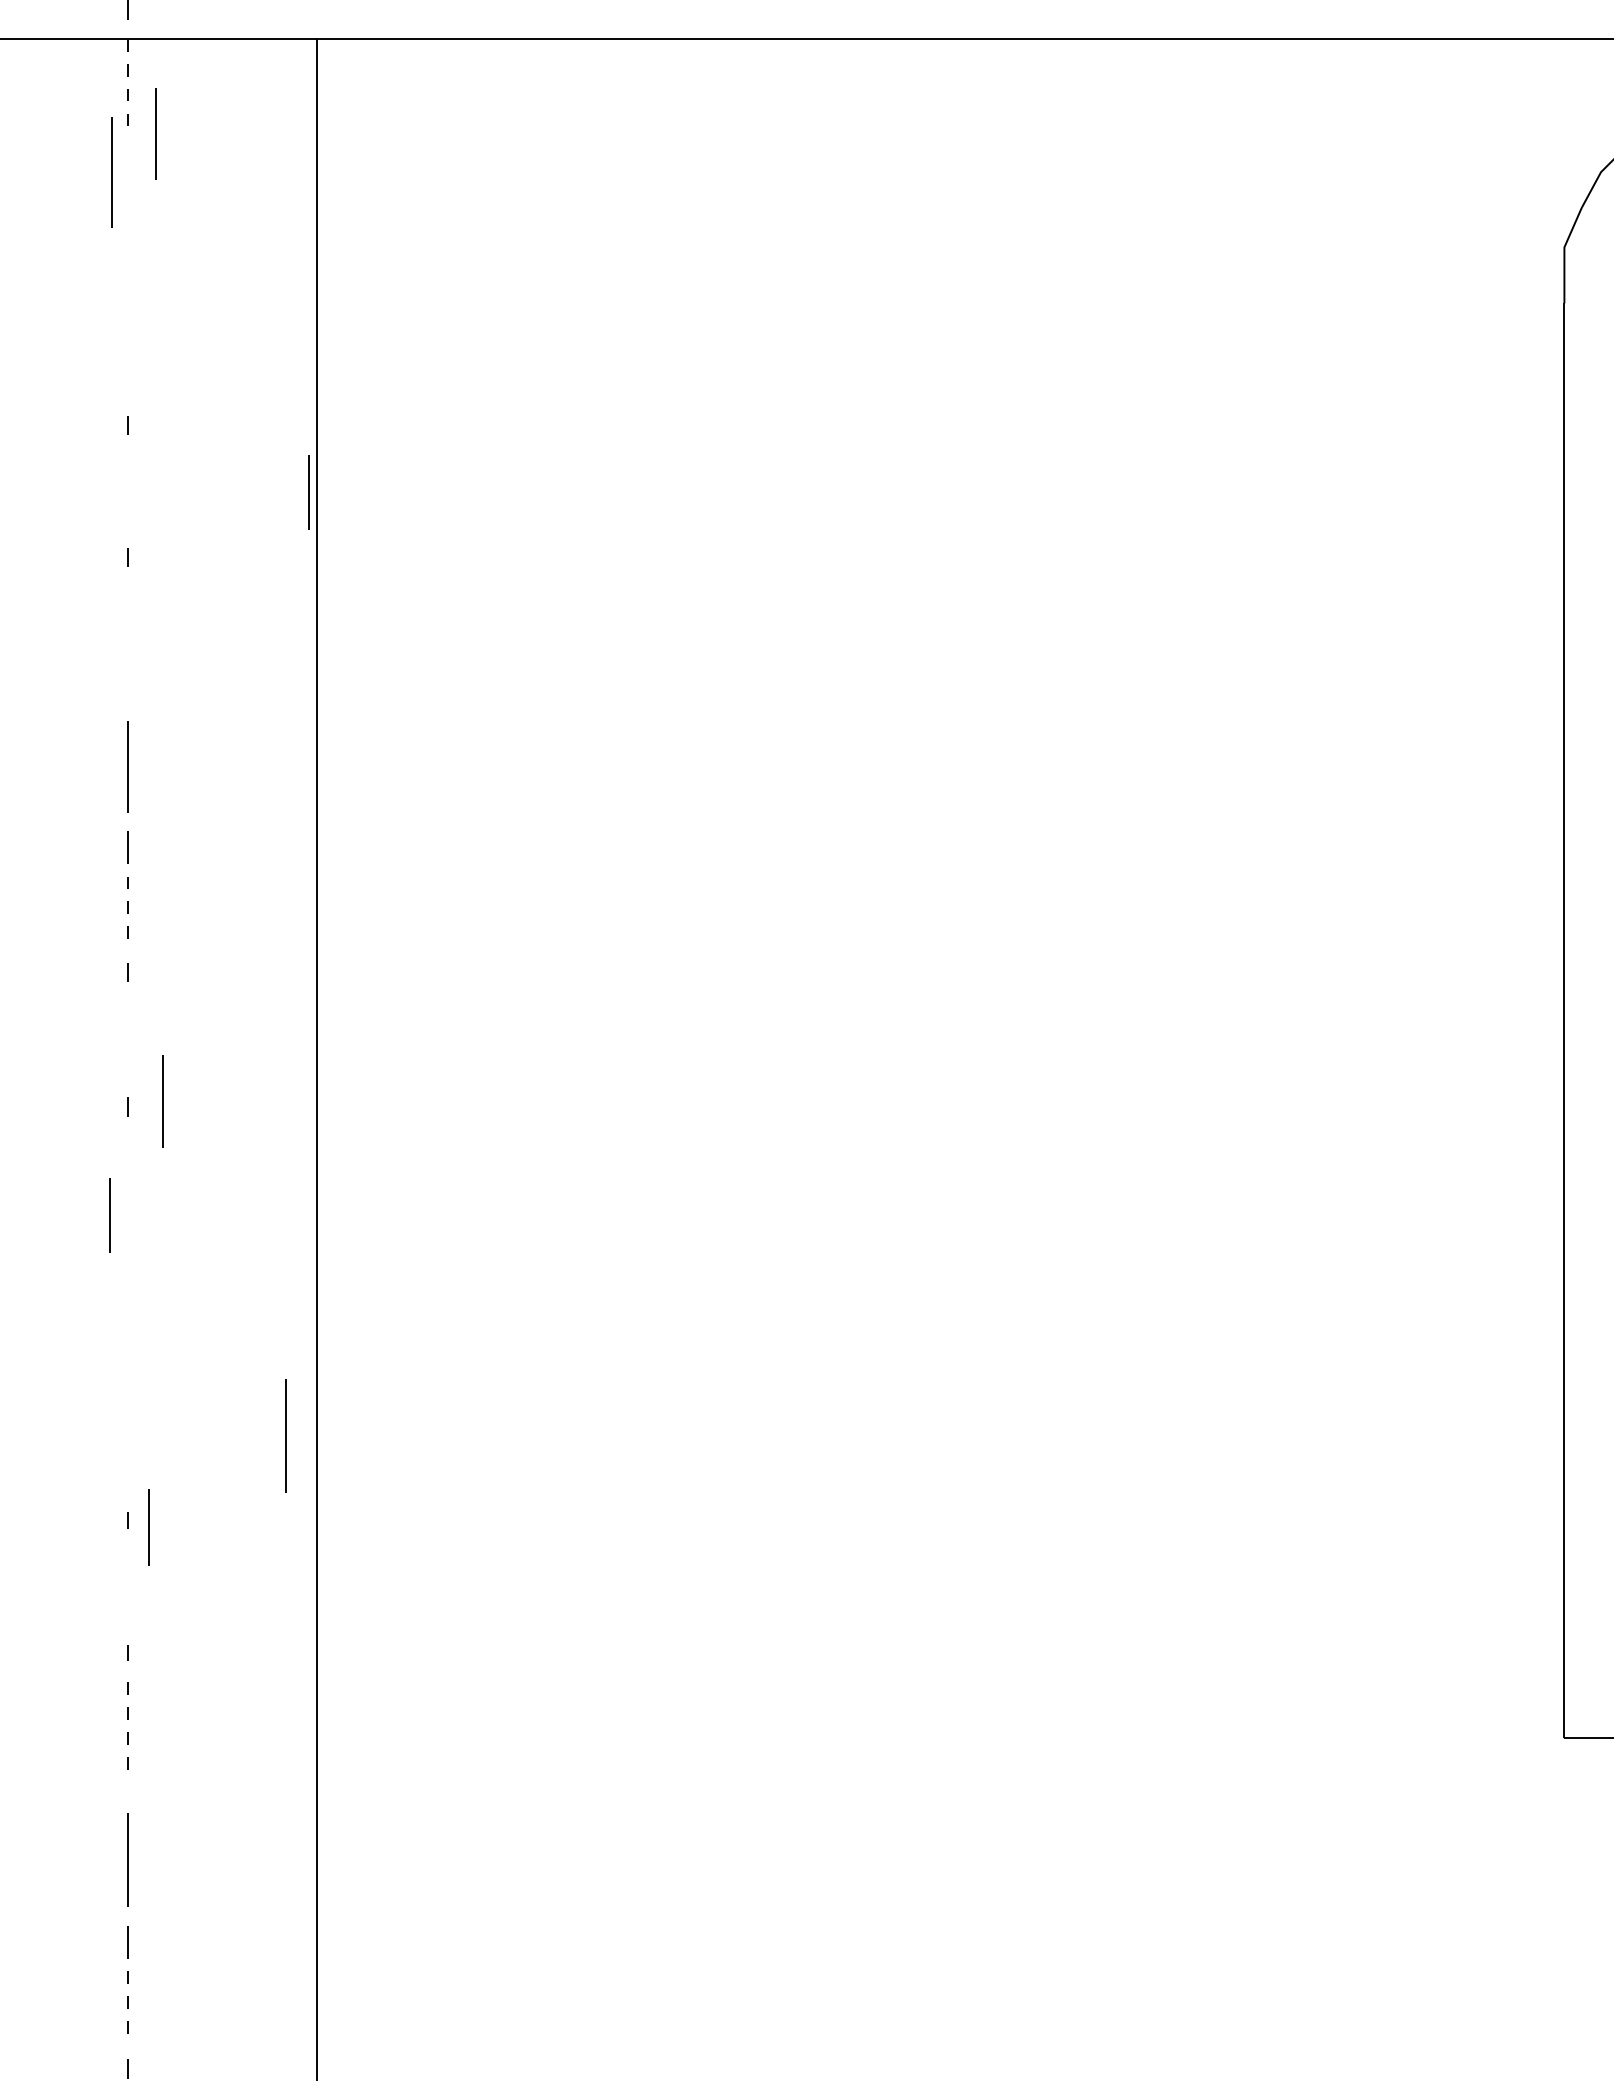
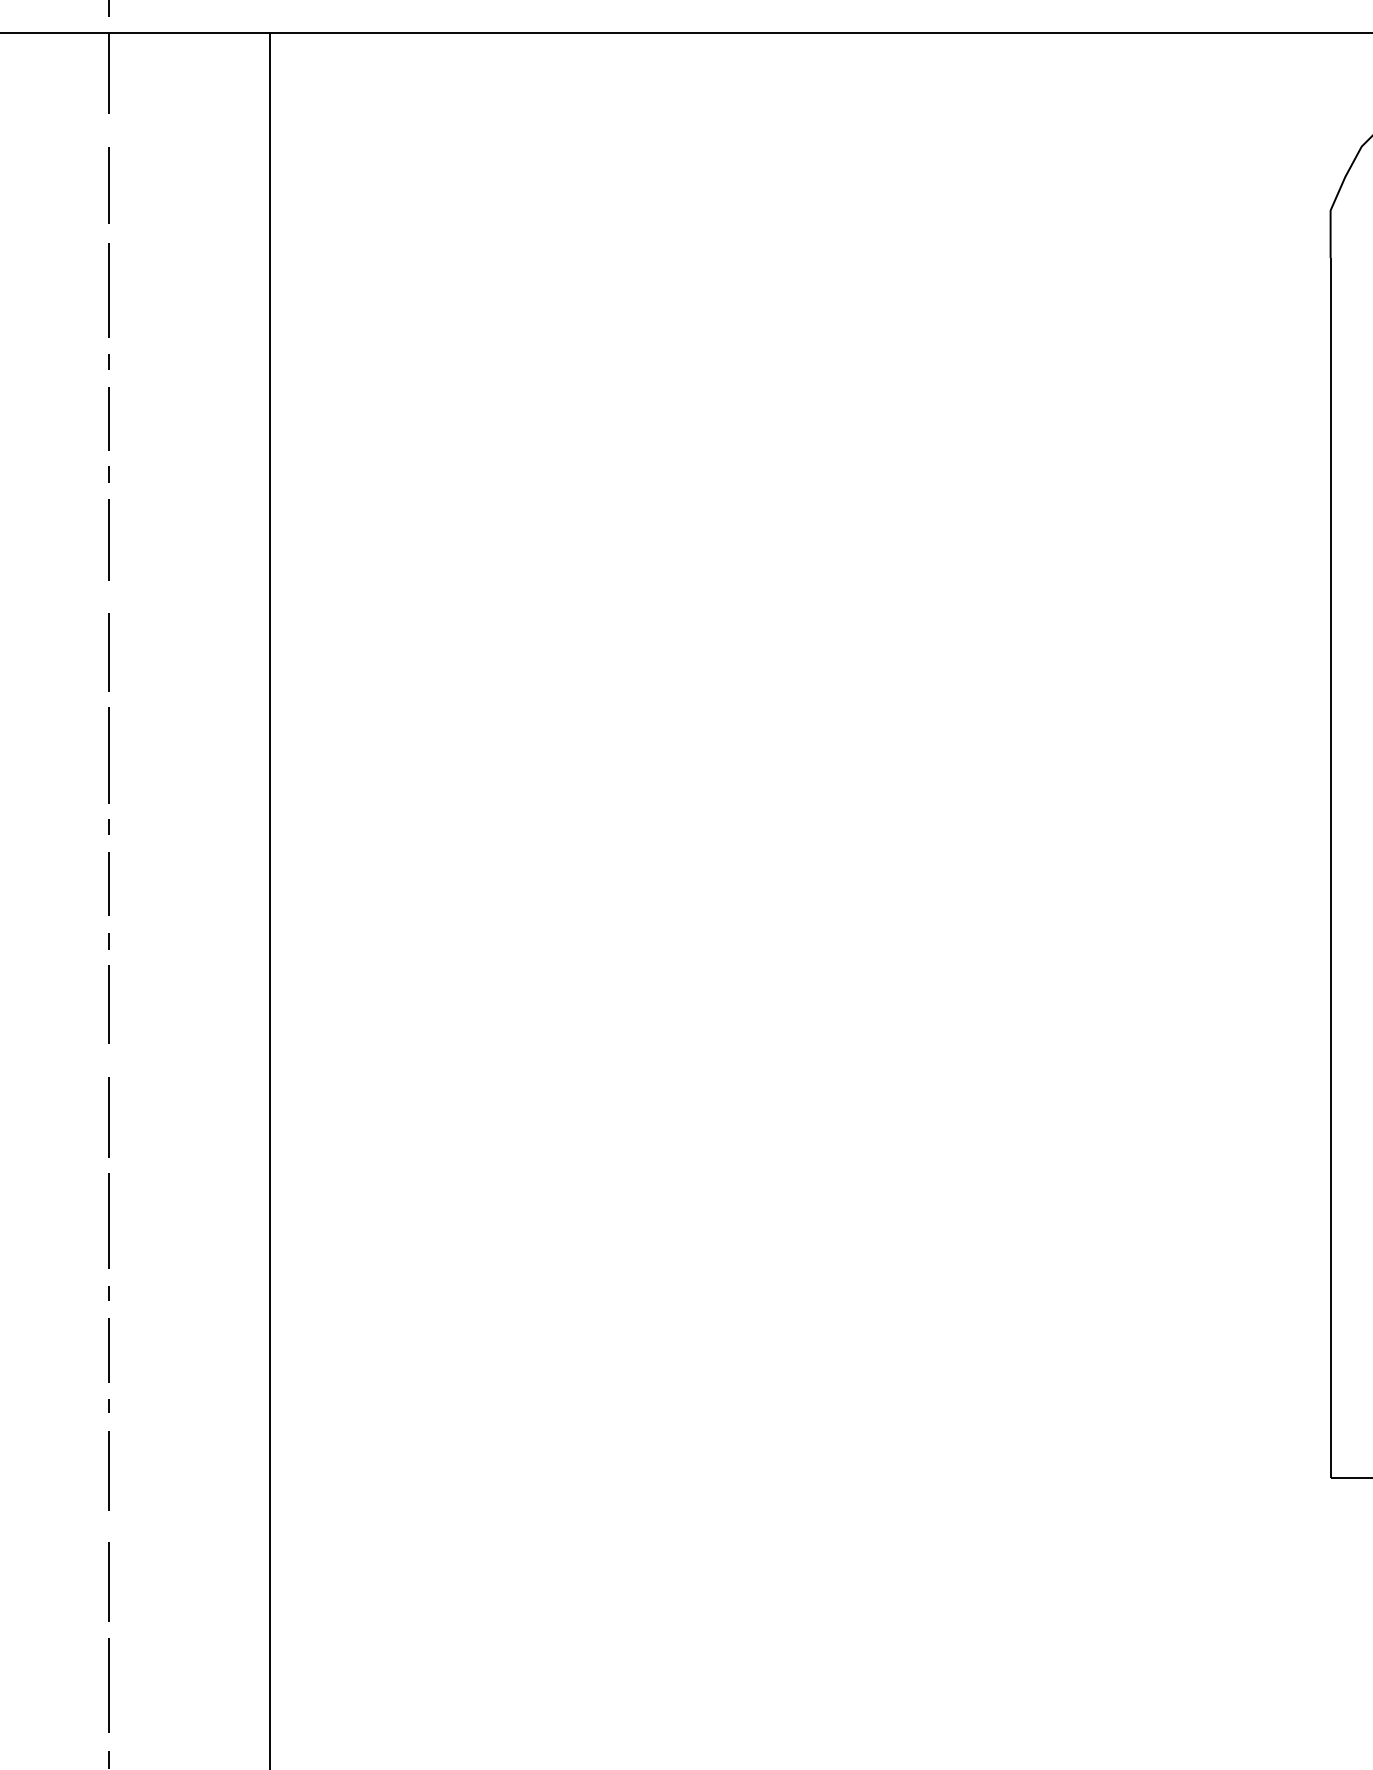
line: (128, 86) -> (109, 73), dashed -> solid
line: (155, 133) -> (108, 185), moved
line: (111, 172) -> (108, 290), moved
line: (308, 492) -> (108, 418), moved
line: (127, 634) -> (108, 539), added
line: (128, 898) -> (109, 764), dashed -> solid
line: (162, 1101) -> (108, 1004), moved
line: (109, 1215) -> (108, 884), moved
line: (127, 1313) -> (108, 1117), added
line: (285, 1435) -> (108, 1220), moved
line: (148, 1527) -> (108, 1350), moved
line: (128, 1730) -> (109, 1471), dashed -> solid
line: (128, 1992) -> (109, 1694), dashed -> solid

